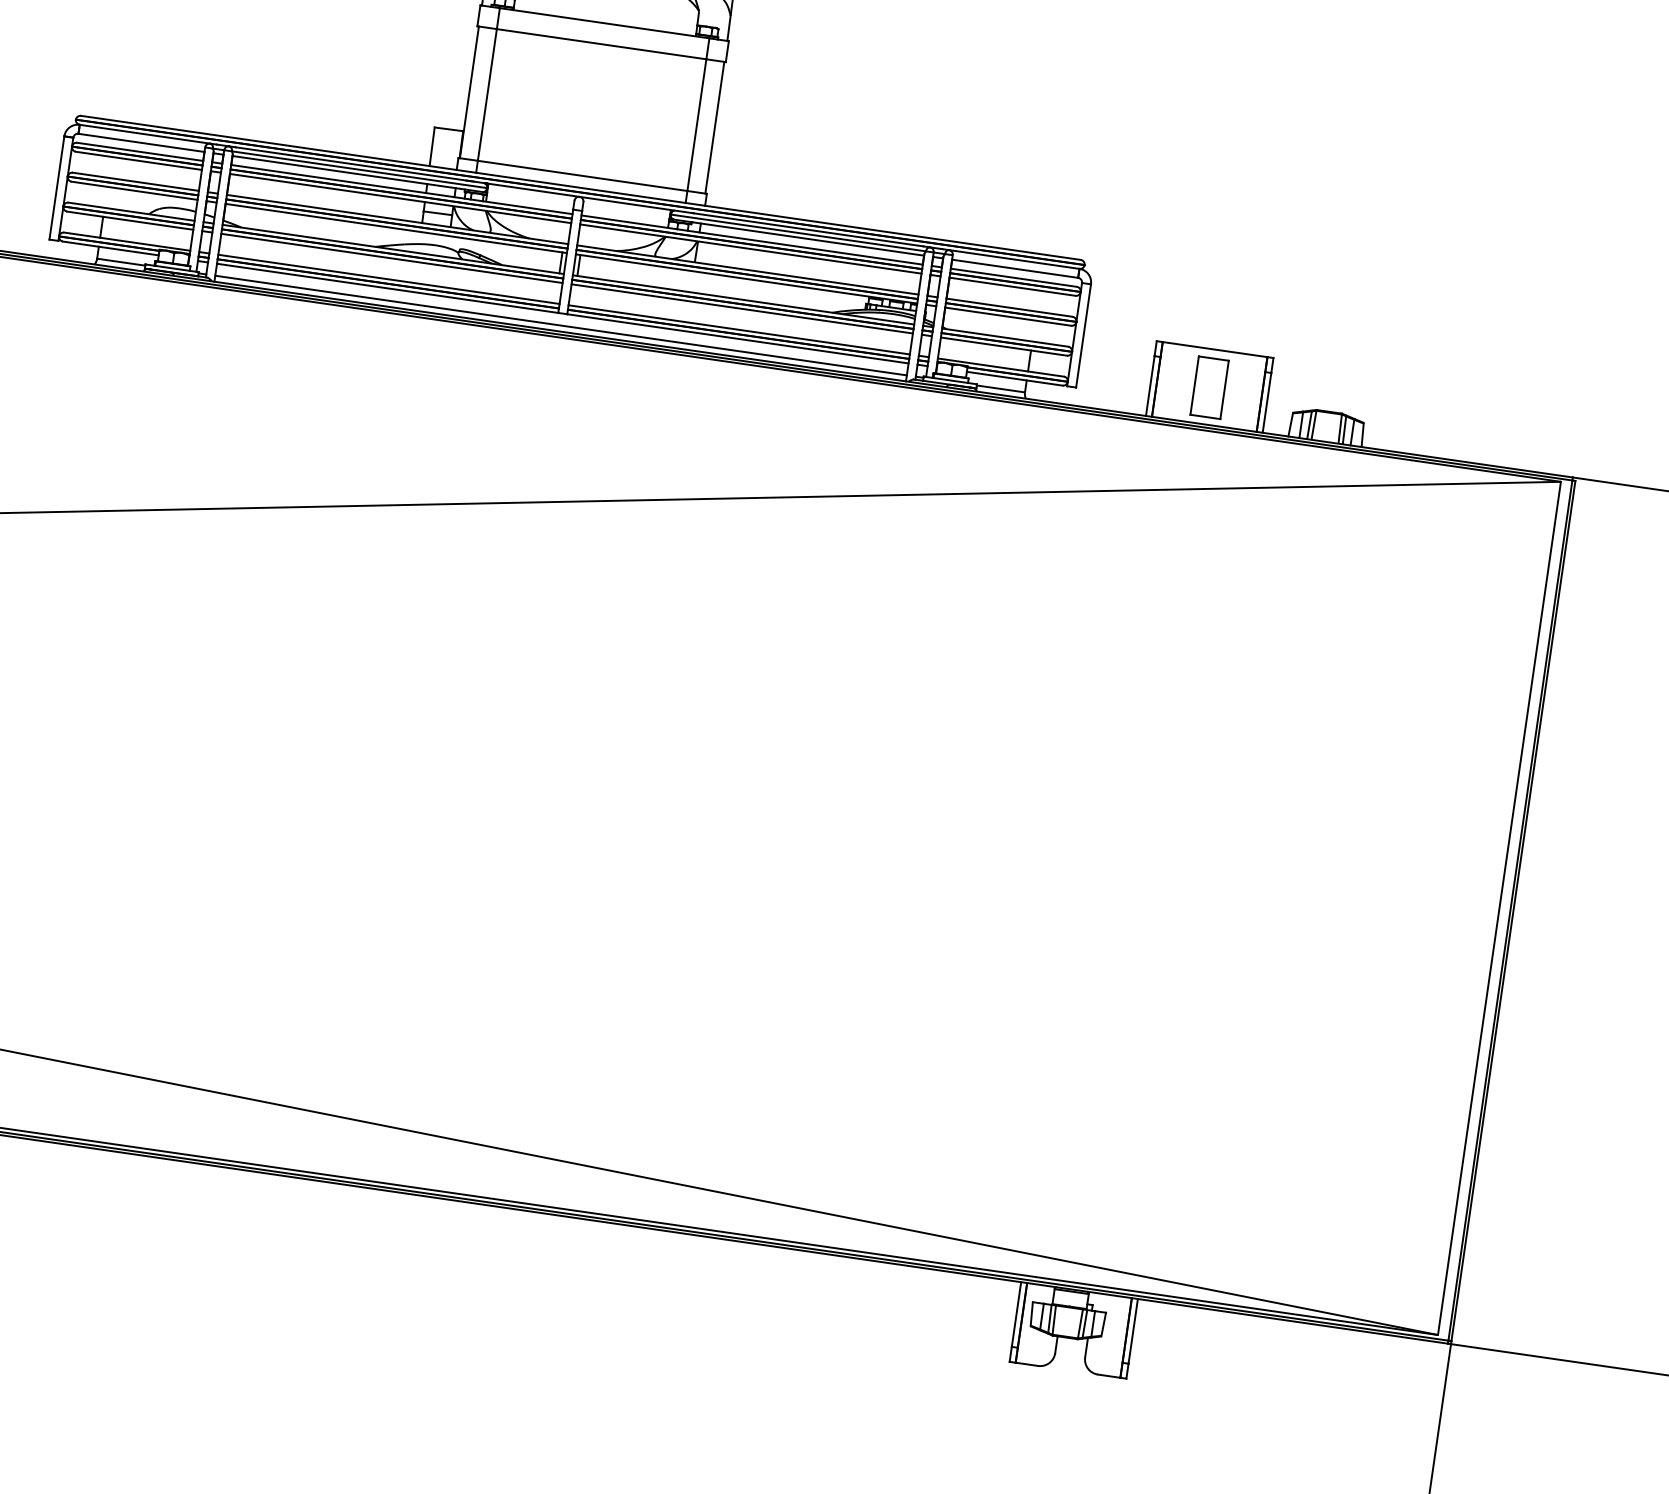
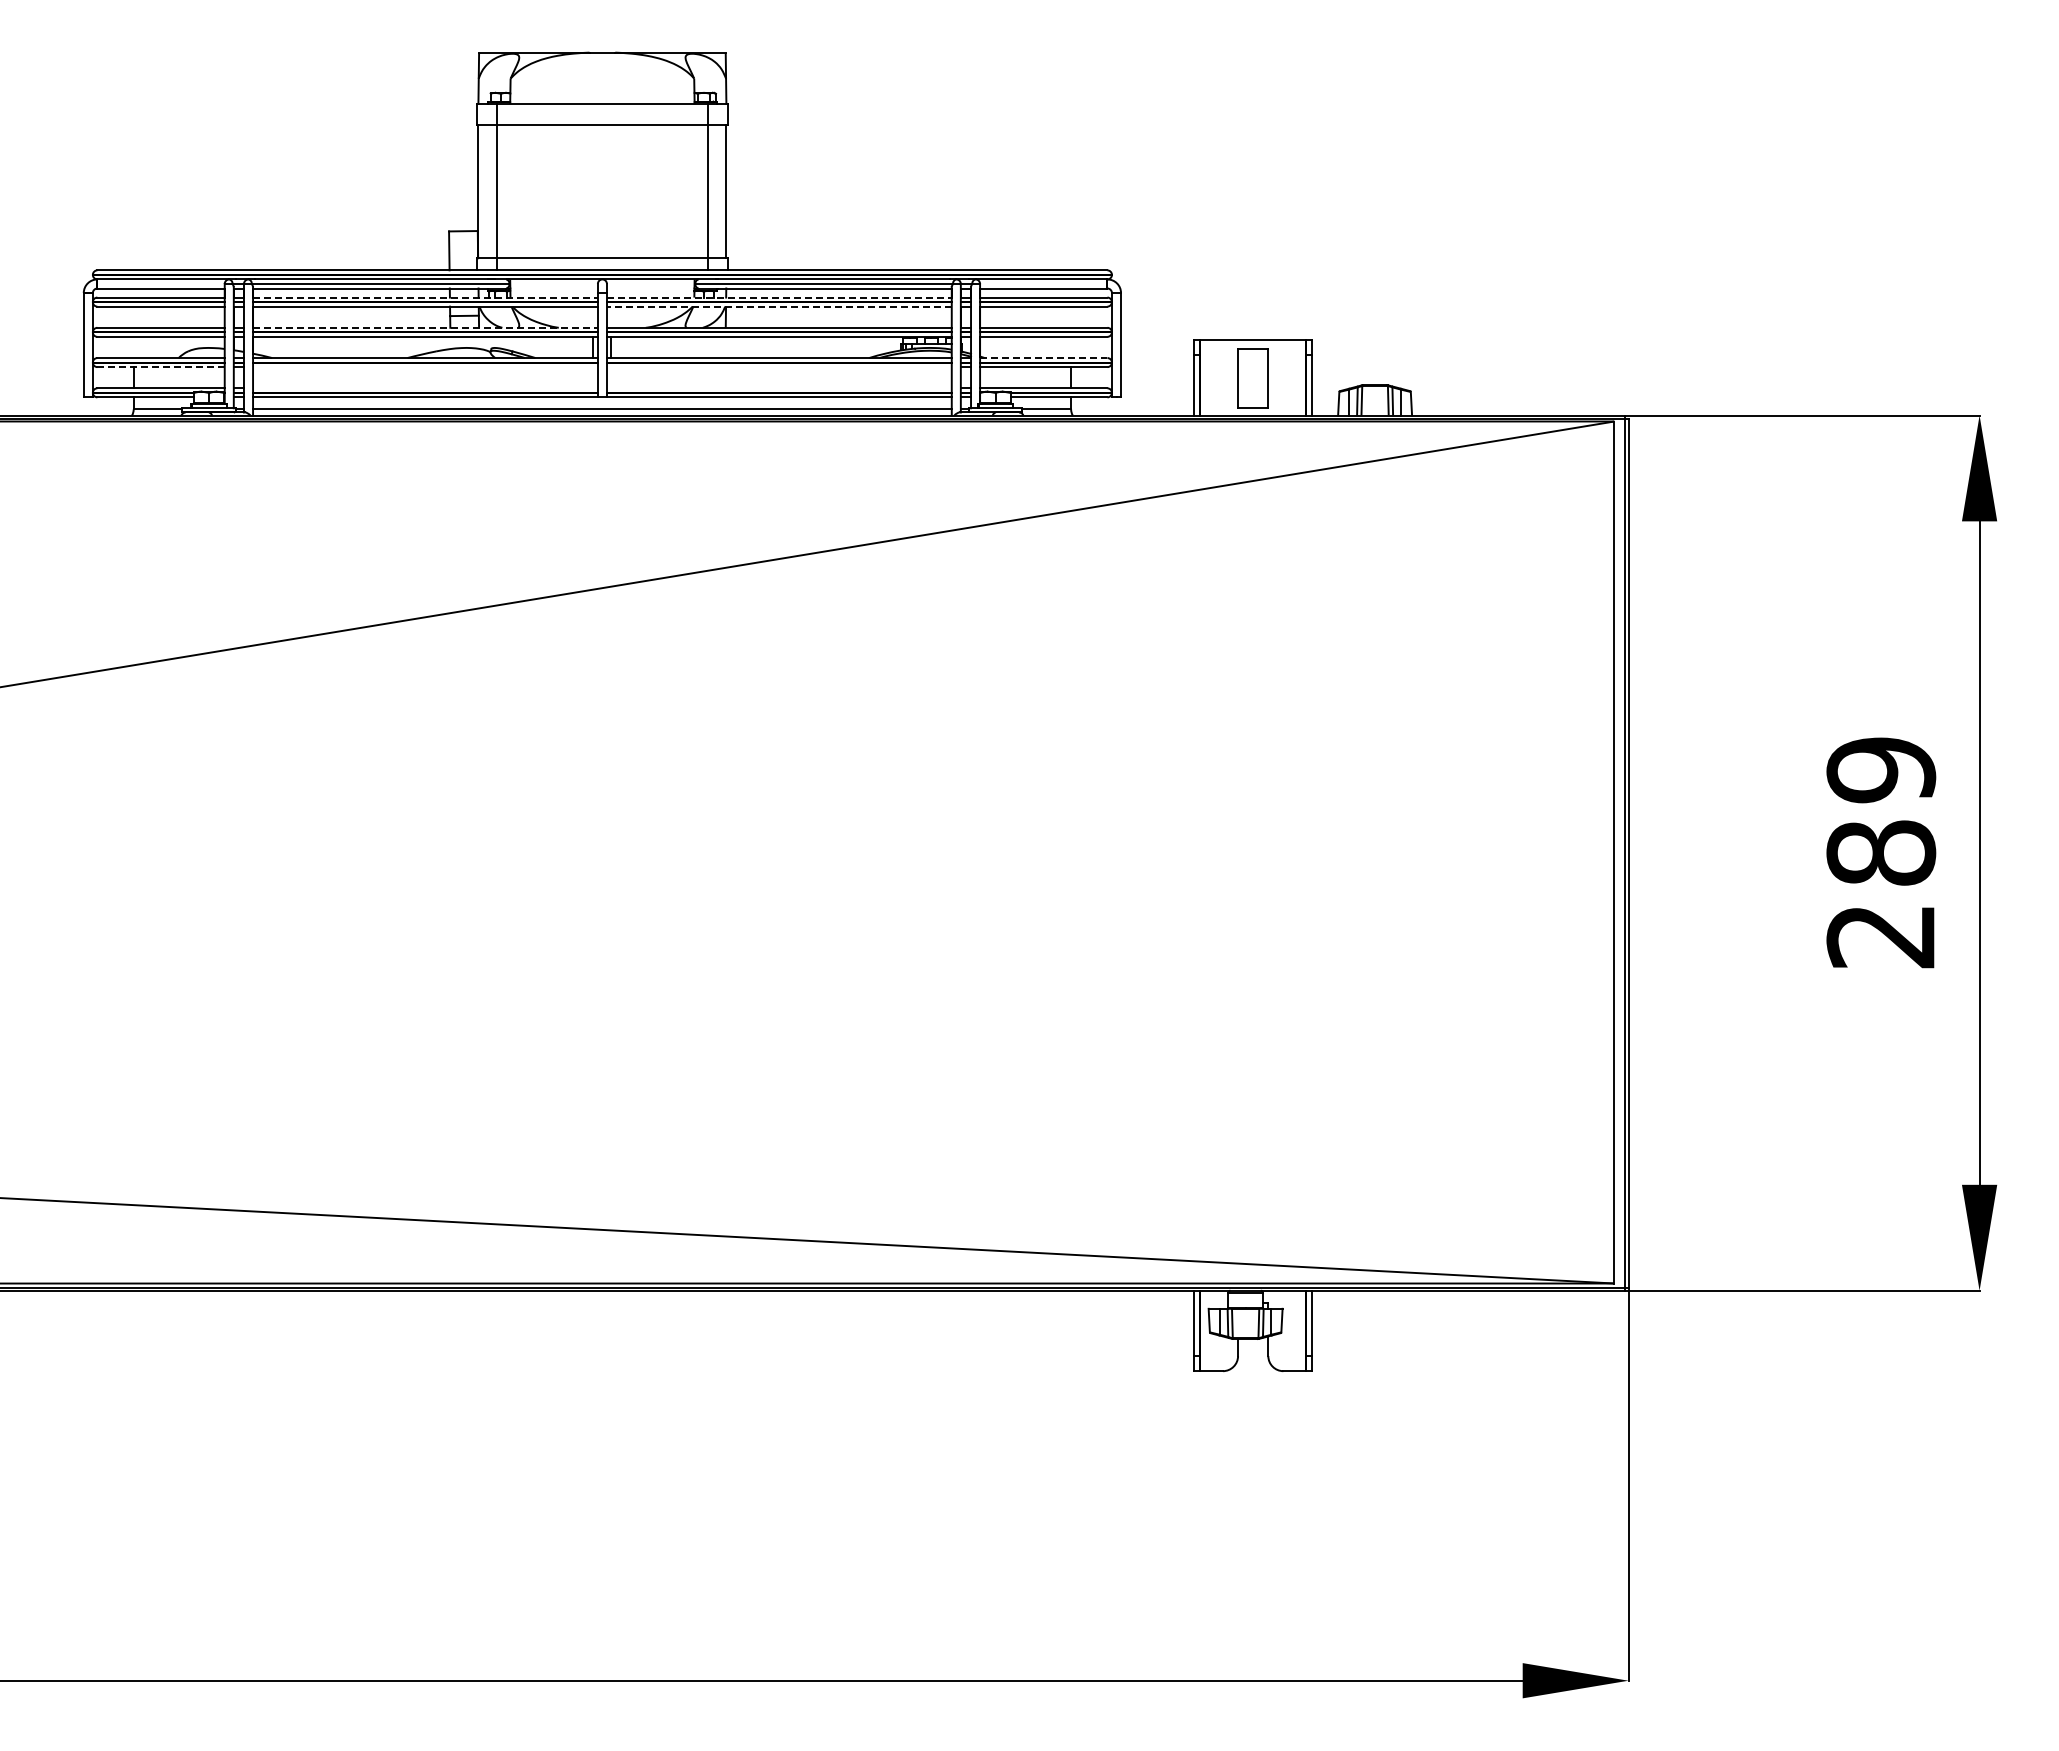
line: (401, 189) -> (425, 297), solid -> dashed
line: (397, 219) -> (425, 327), solid -> dashed
line: (130, 221) -> (161, 367), solid -> dashed
line: (752, 240) -> (779, 297), solid -> dashed
line: (750, 248) -> (778, 306), solid -> dashed
line: (391, 258) -> (425, 367), removed
line: (388, 279) -> (425, 388), removed
line: (741, 309) -> (778, 367), removed
line: (738, 329) -> (778, 388), removed
line: (1004, 338) -> (1043, 358), solid -> dashed

